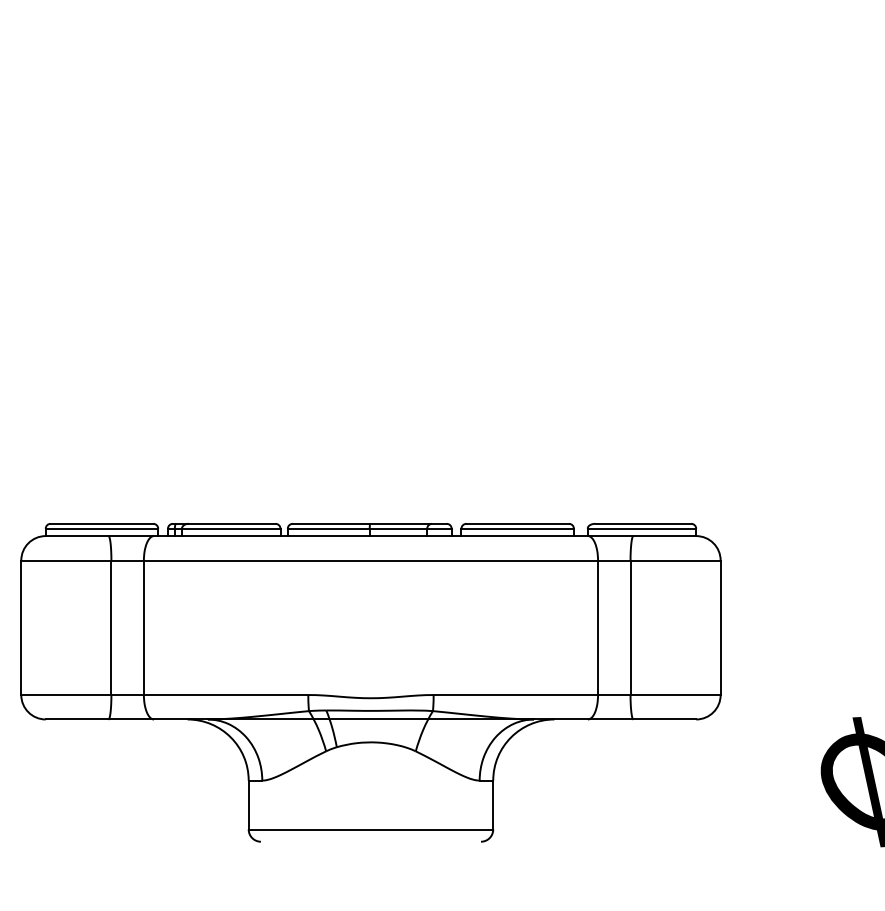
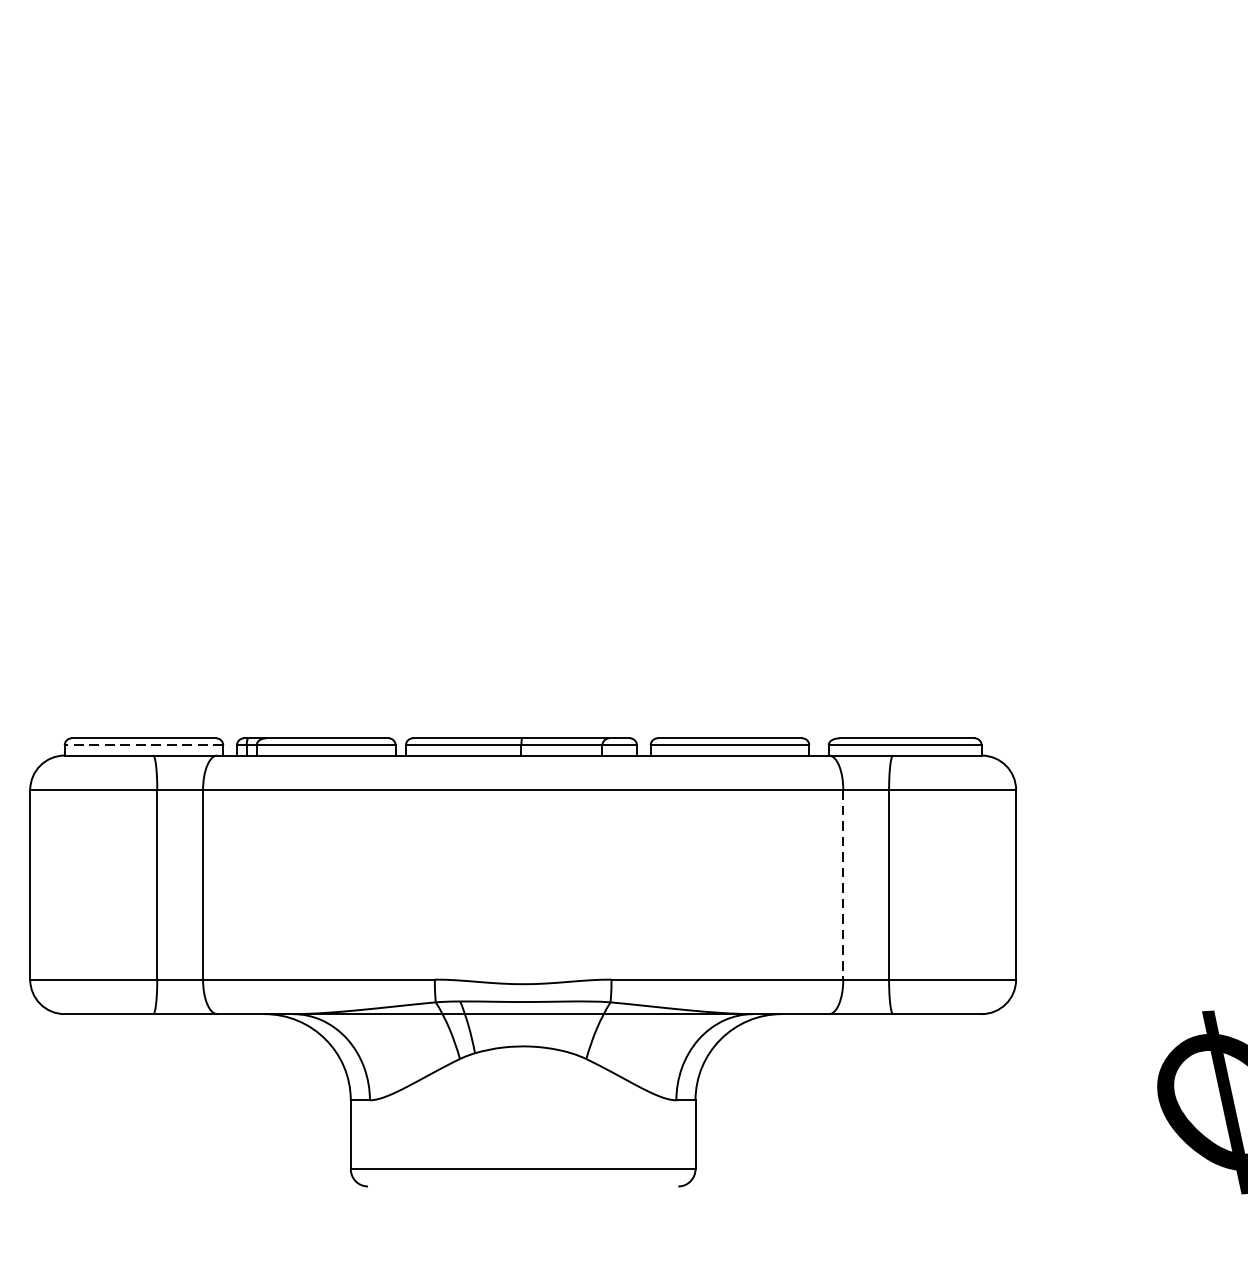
line: (101, 528) -> (143, 744), solid -> dashed
line: (598, 628) -> (843, 885), solid -> dashed

